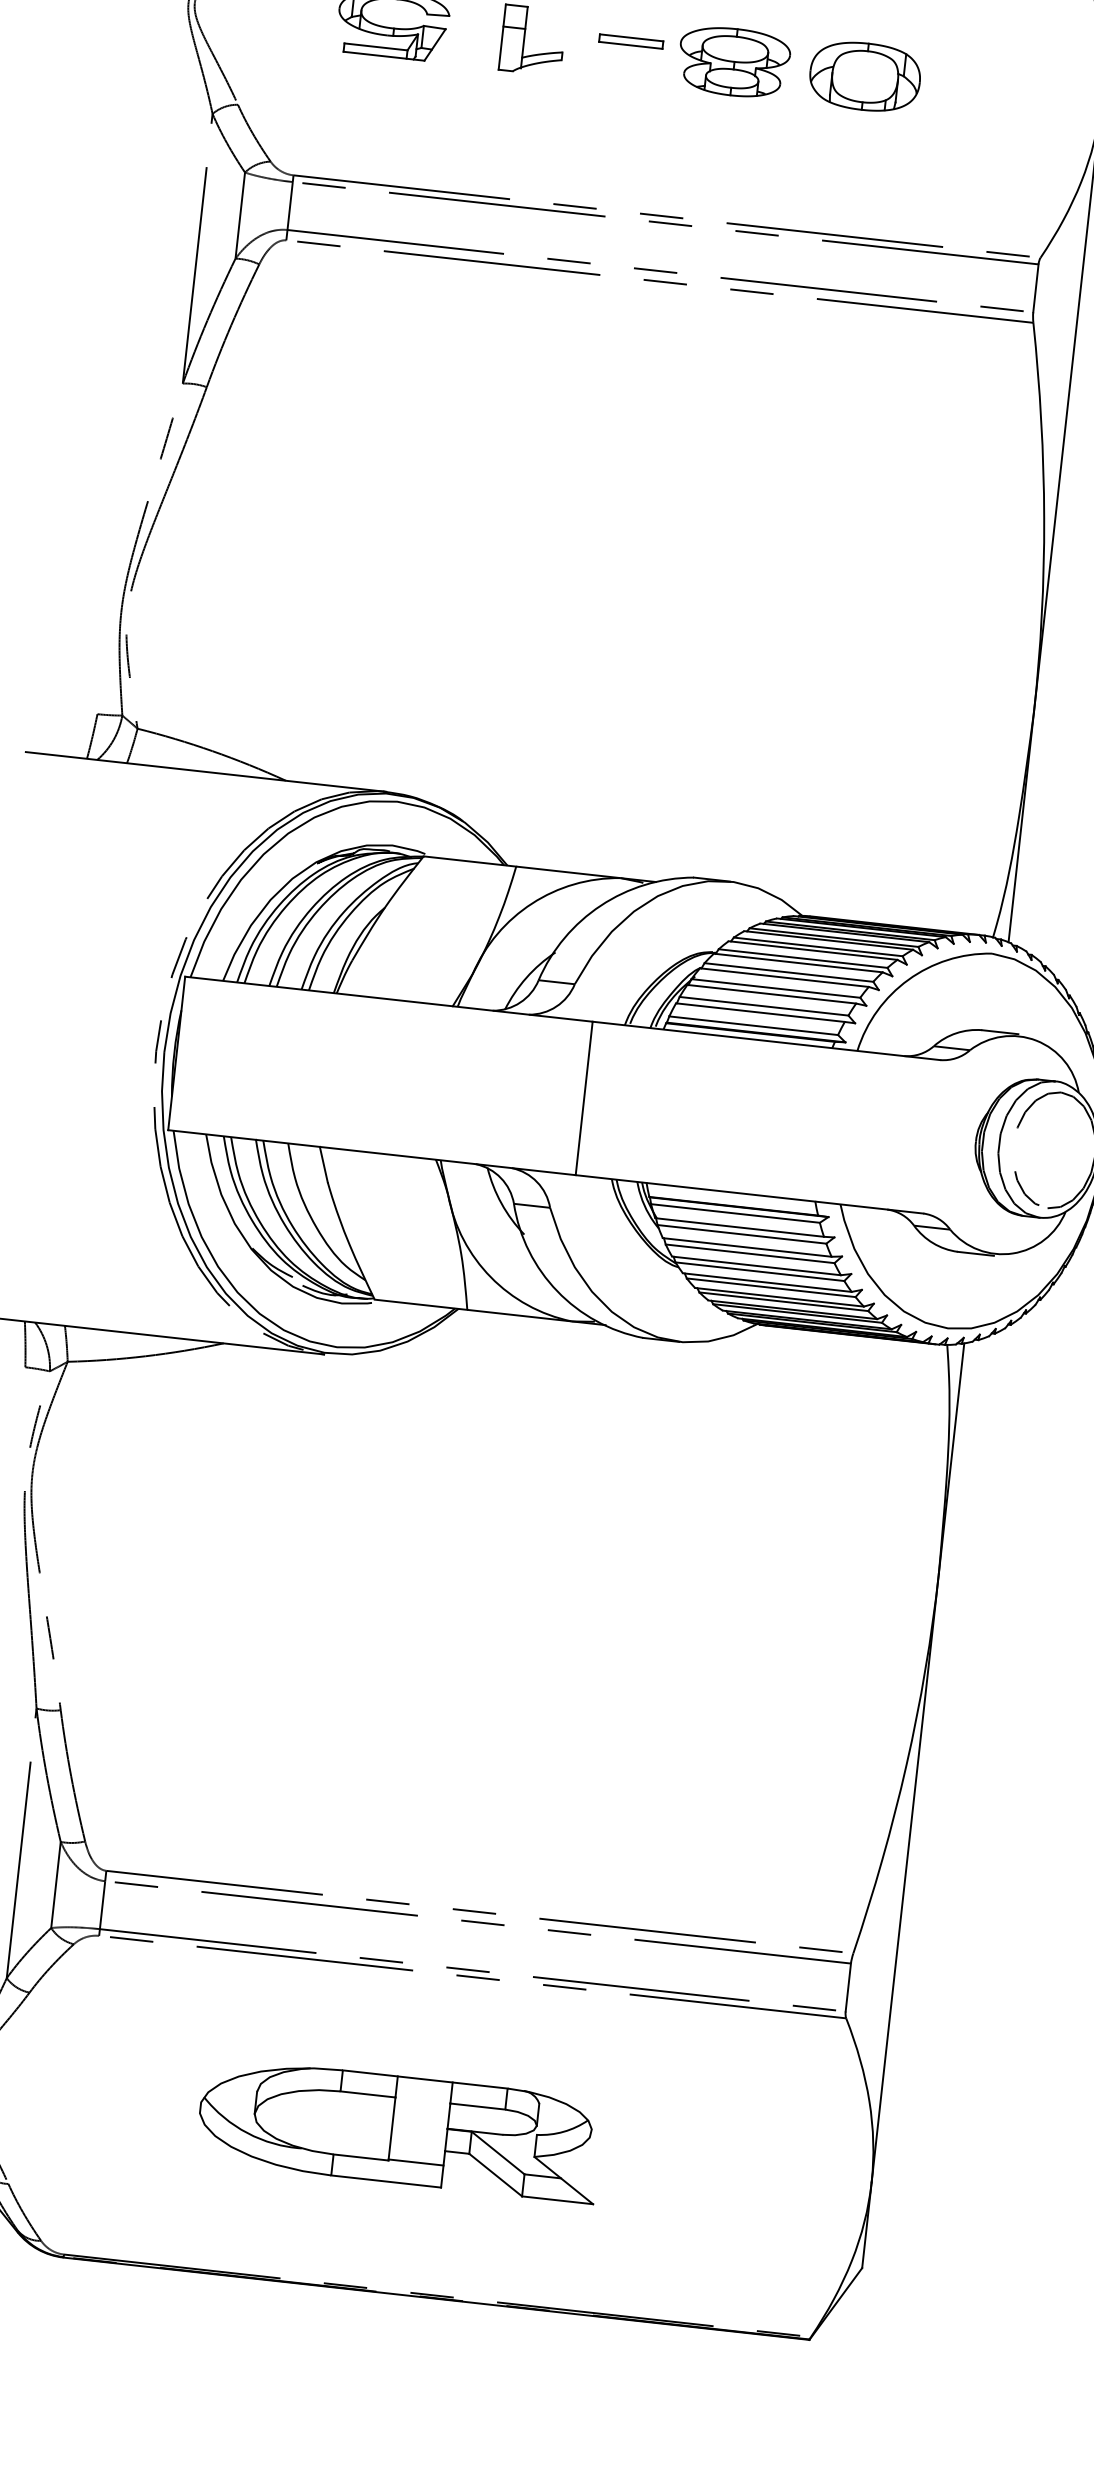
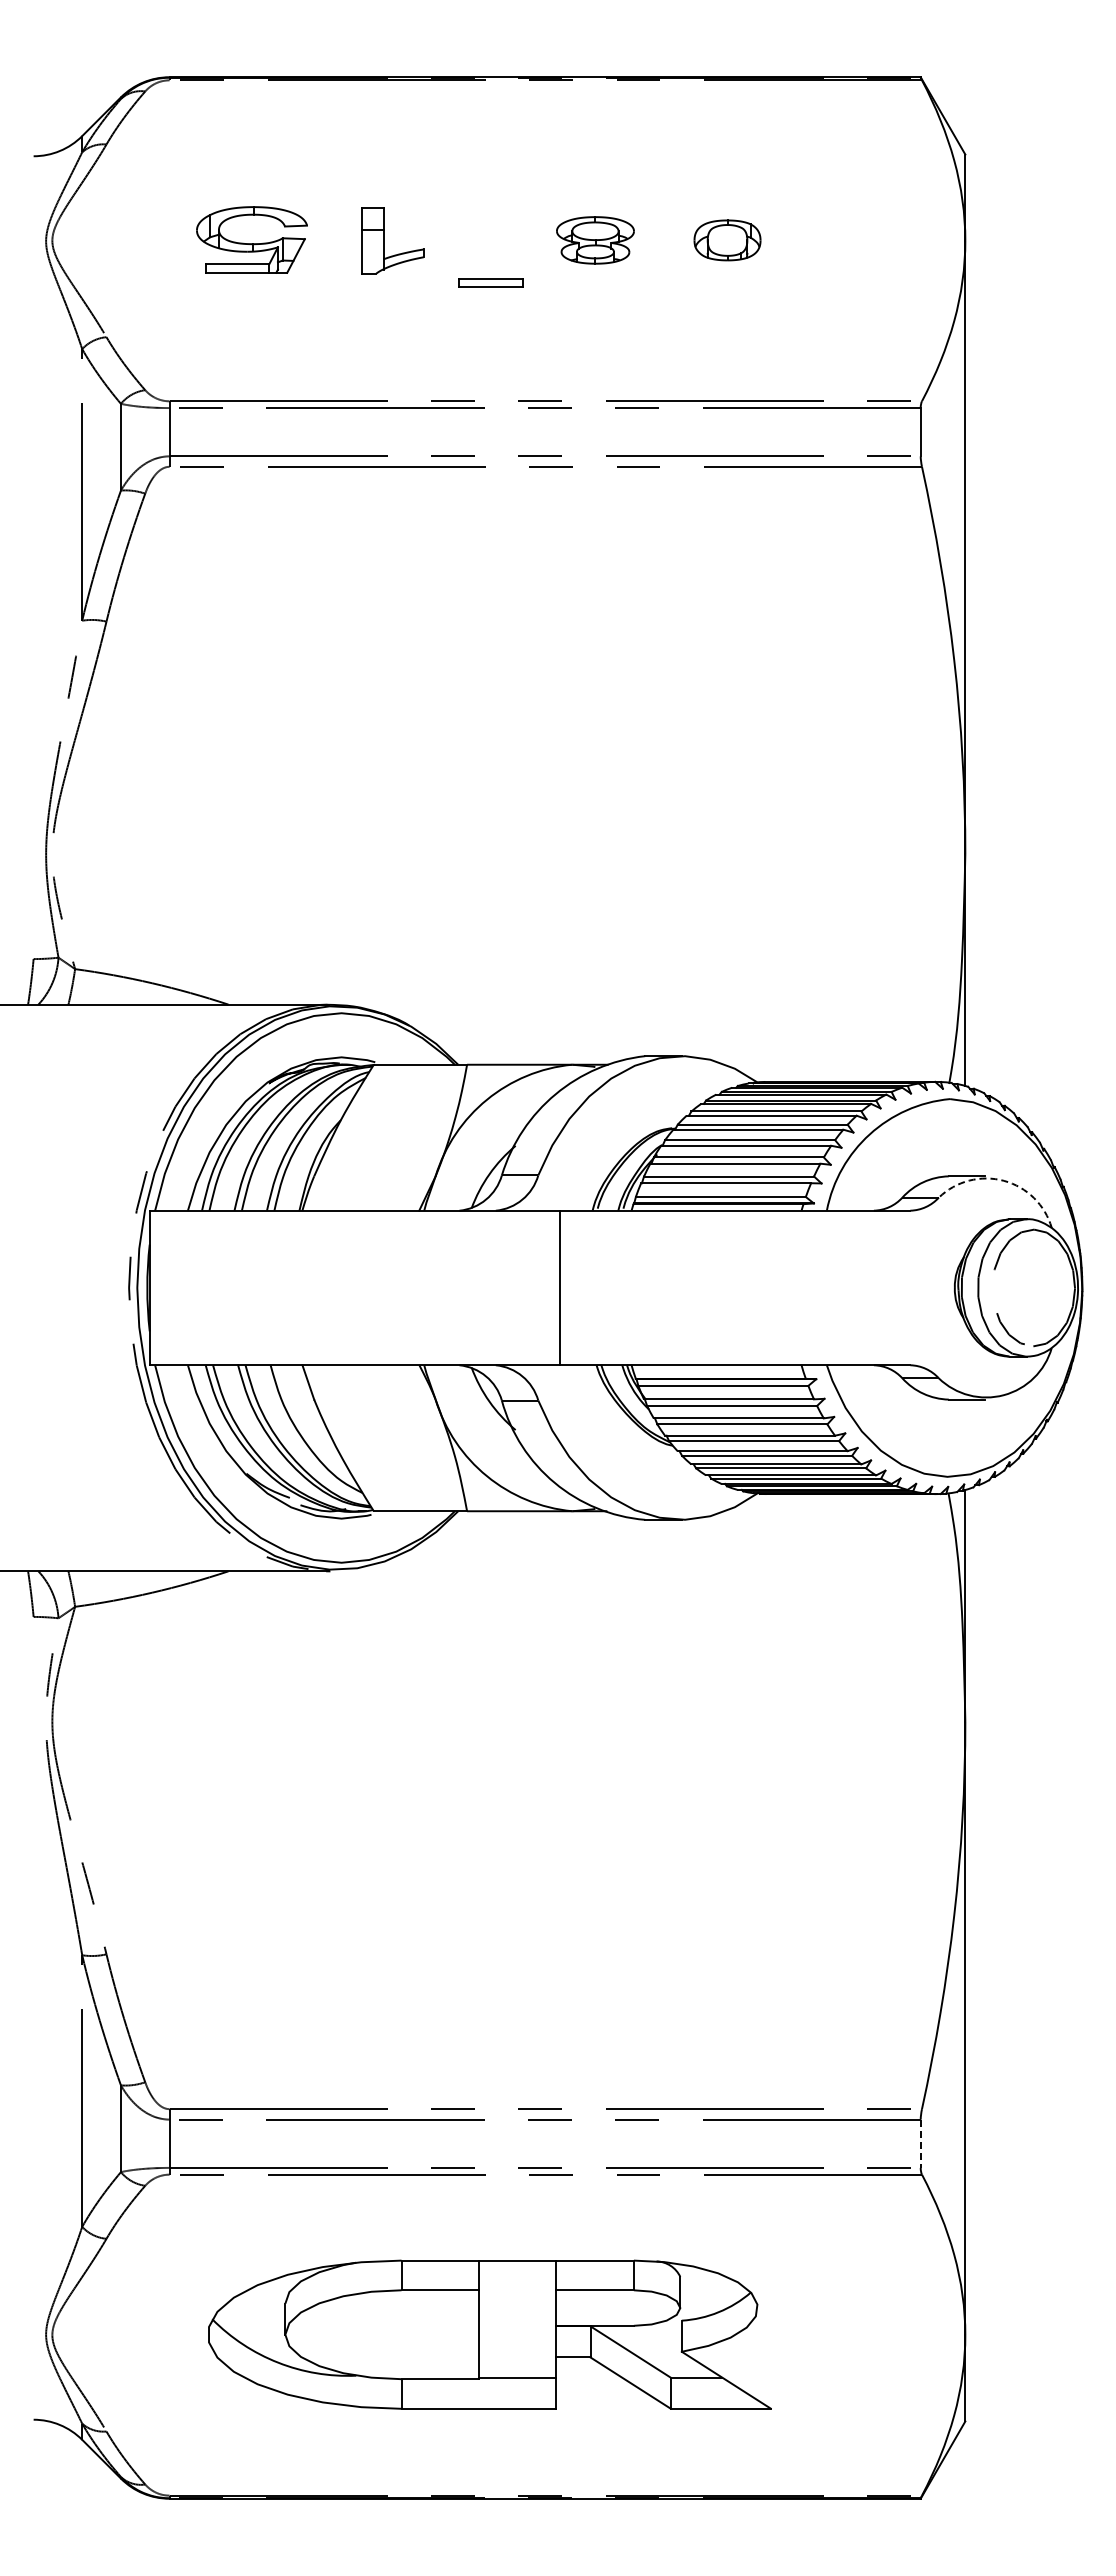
part: (630, 40) -> (490, 282), moved
part: (734, 62) -> (595, 240), size x0.7
part: (865, 76) -> (727, 240), size x0.6
arc: (1036, 1040) -> (1003, 1180), solid -> dashed
line: (848, 1988) -> (920, 2144), solid -> dashed
part: (399, 2129) -> (489, 2334), size x1.4

